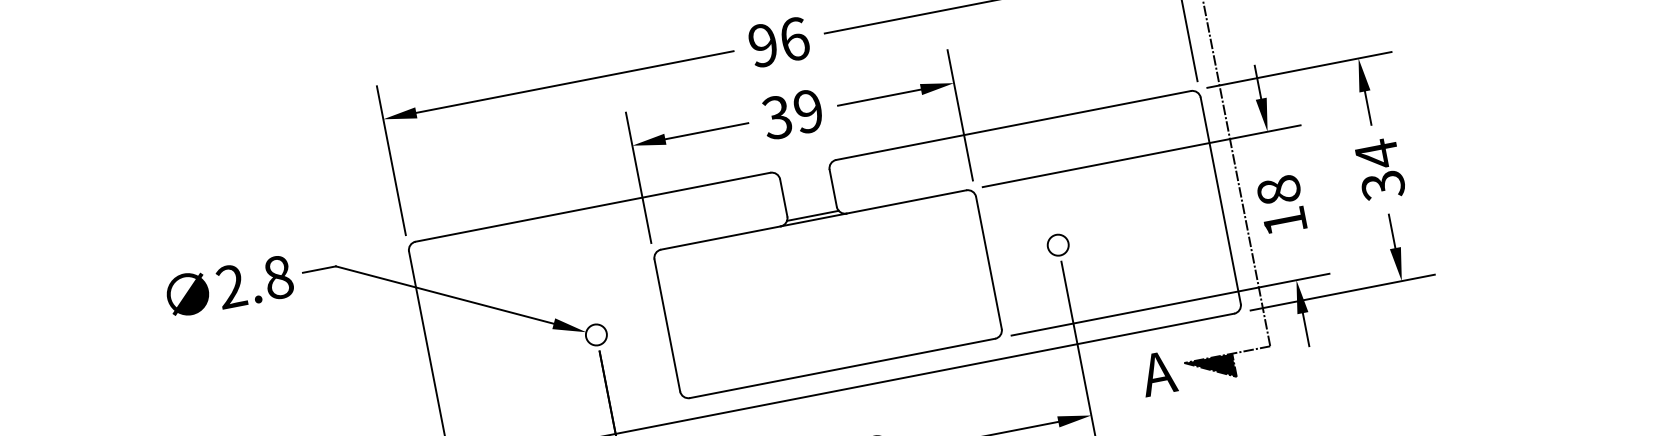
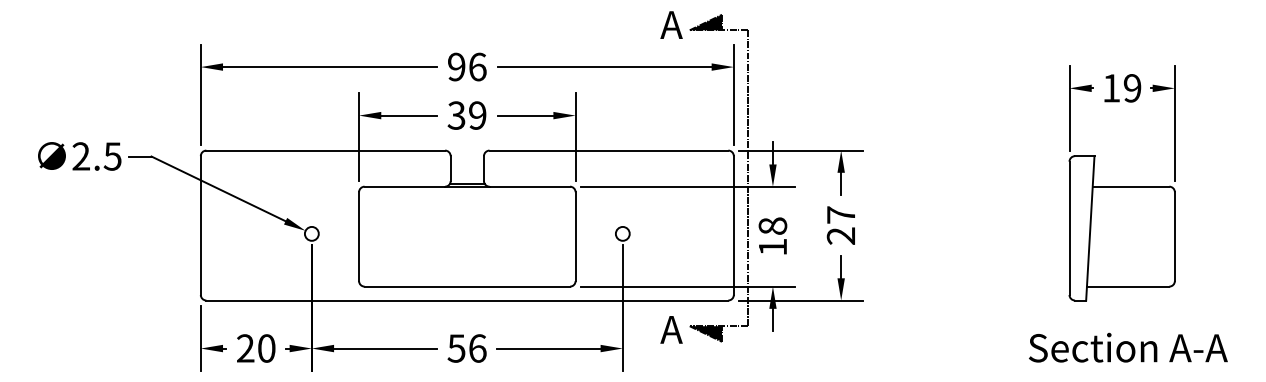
text: (1380, 169) -> (841, 225), 34 -> 27
text: (277, 277) -> (112, 156), 2.8 -> 2.5

